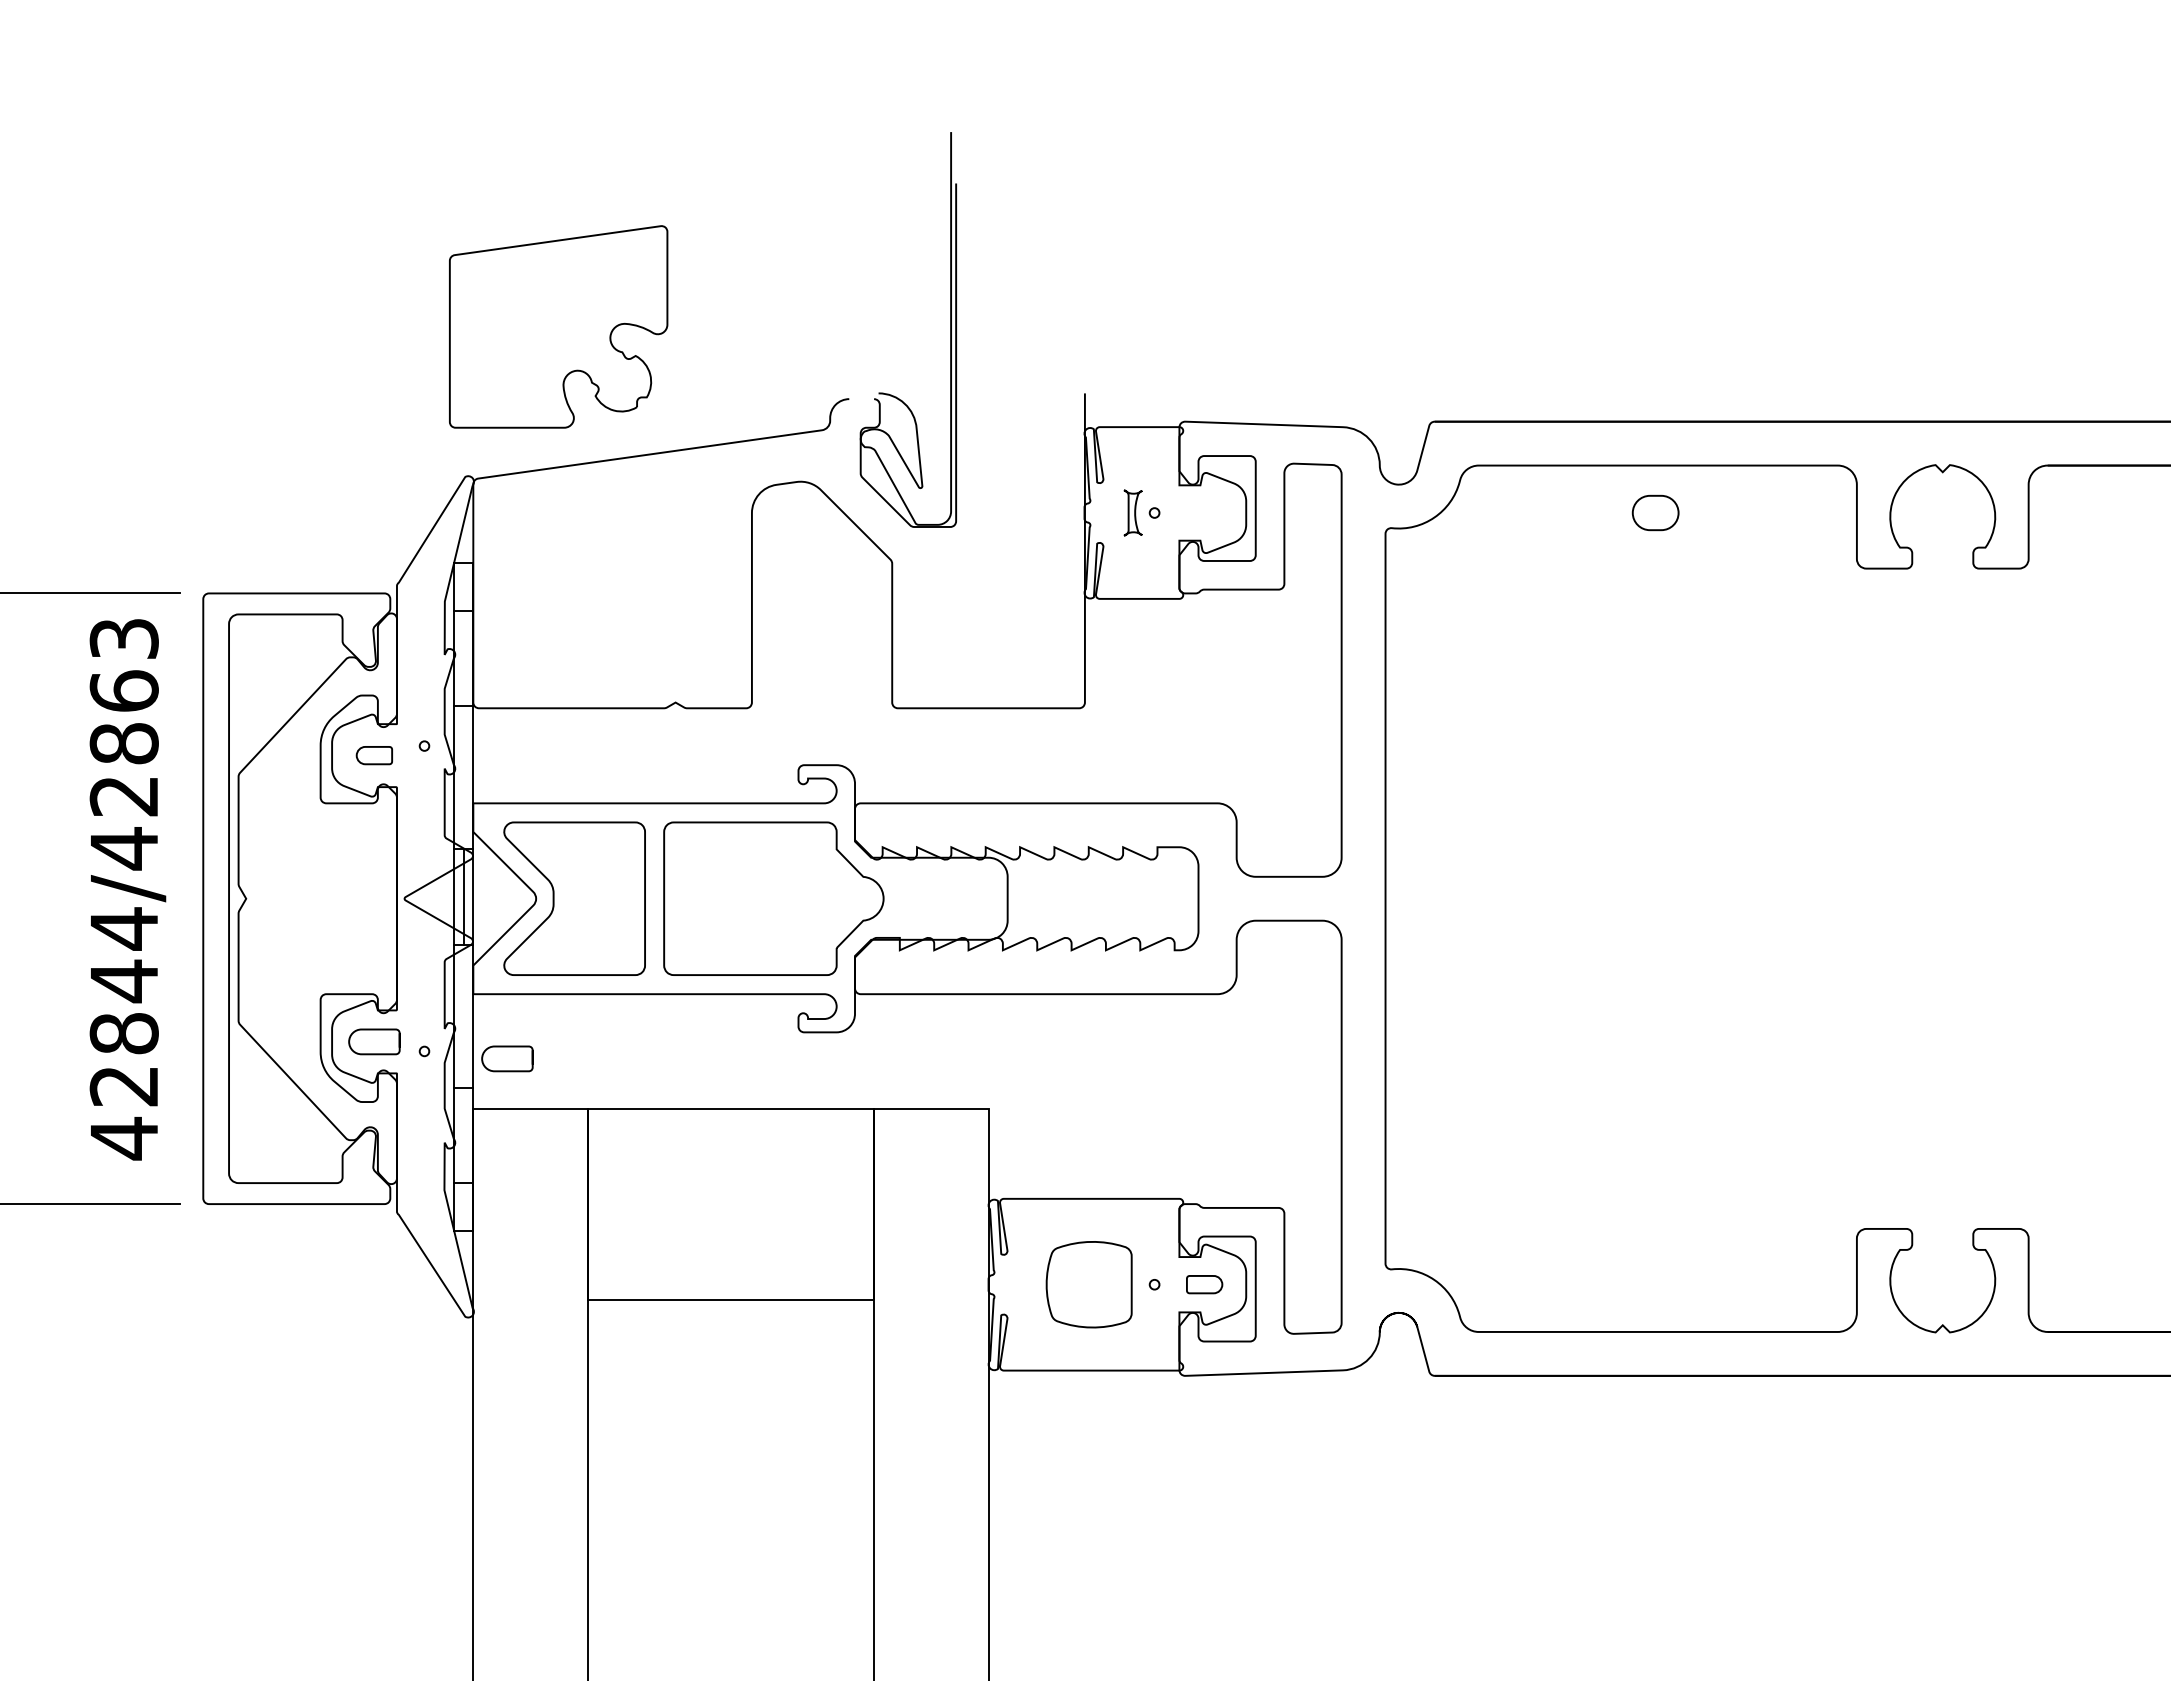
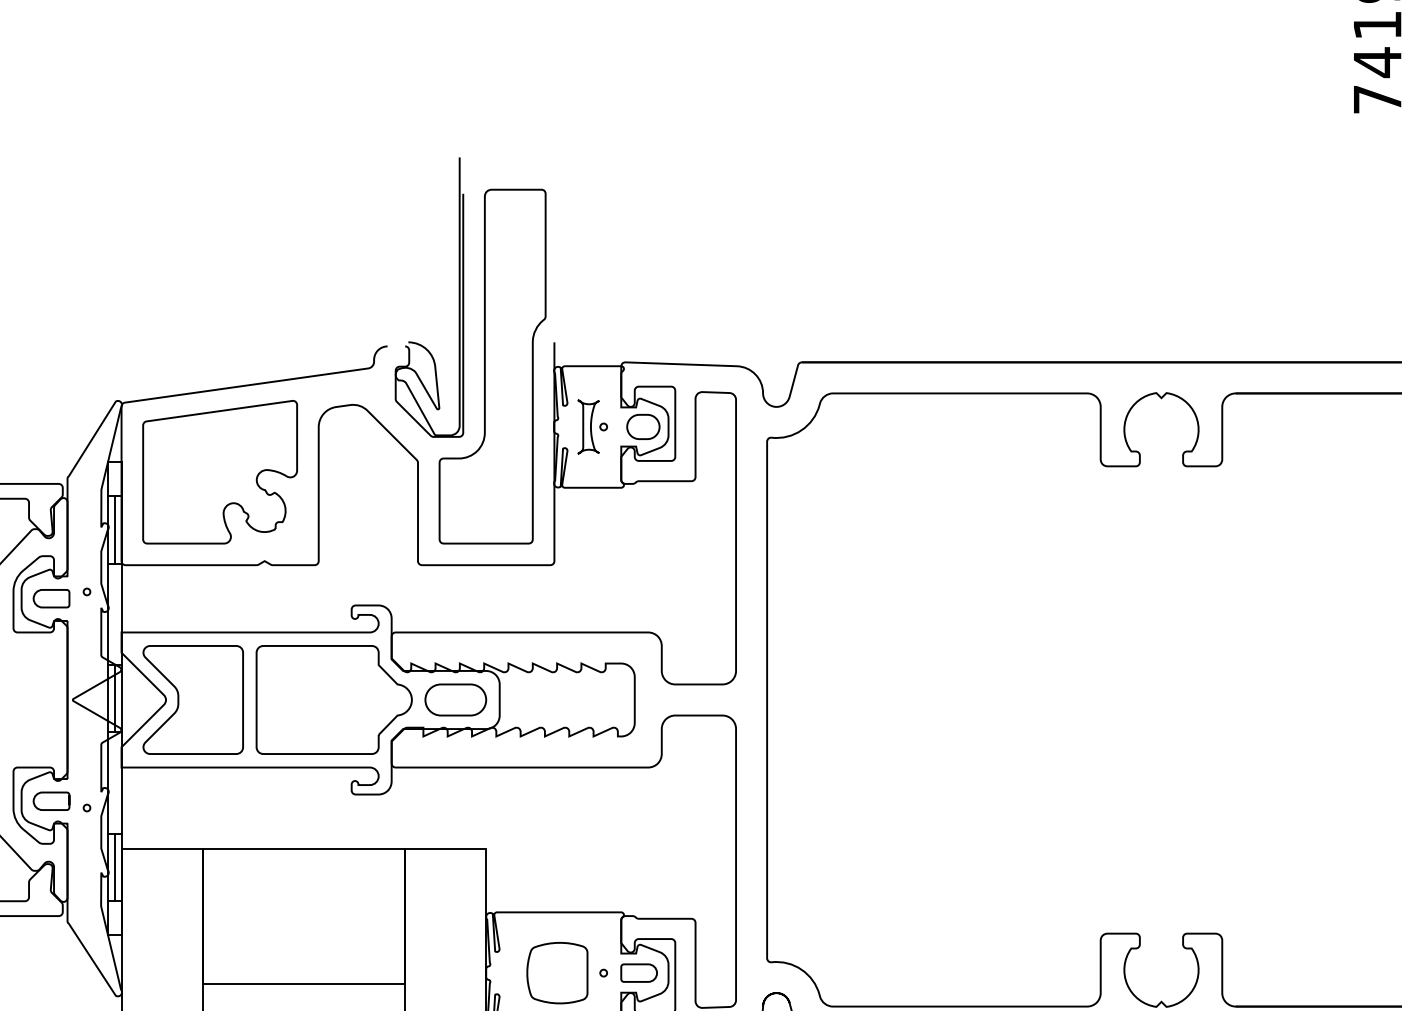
part: (558, 326) -> (220, 471), moved
part: (997, 427) -> (492, 366), added
part: (1132, 512) -> (588, 426), size x1.67
part: (1655, 512) -> (643, 426), moved
line: (463, 658) -> (114, 529), added
part: (374, 755) -> (51, 598), size x1.43
part: (945, 898) -> (455, 699), added
curve: (507, 1047) -> (145, 805), removed
line: (463, 1135) -> (114, 867), added
part: (1204, 1284) -> (639, 972), size x1.43

